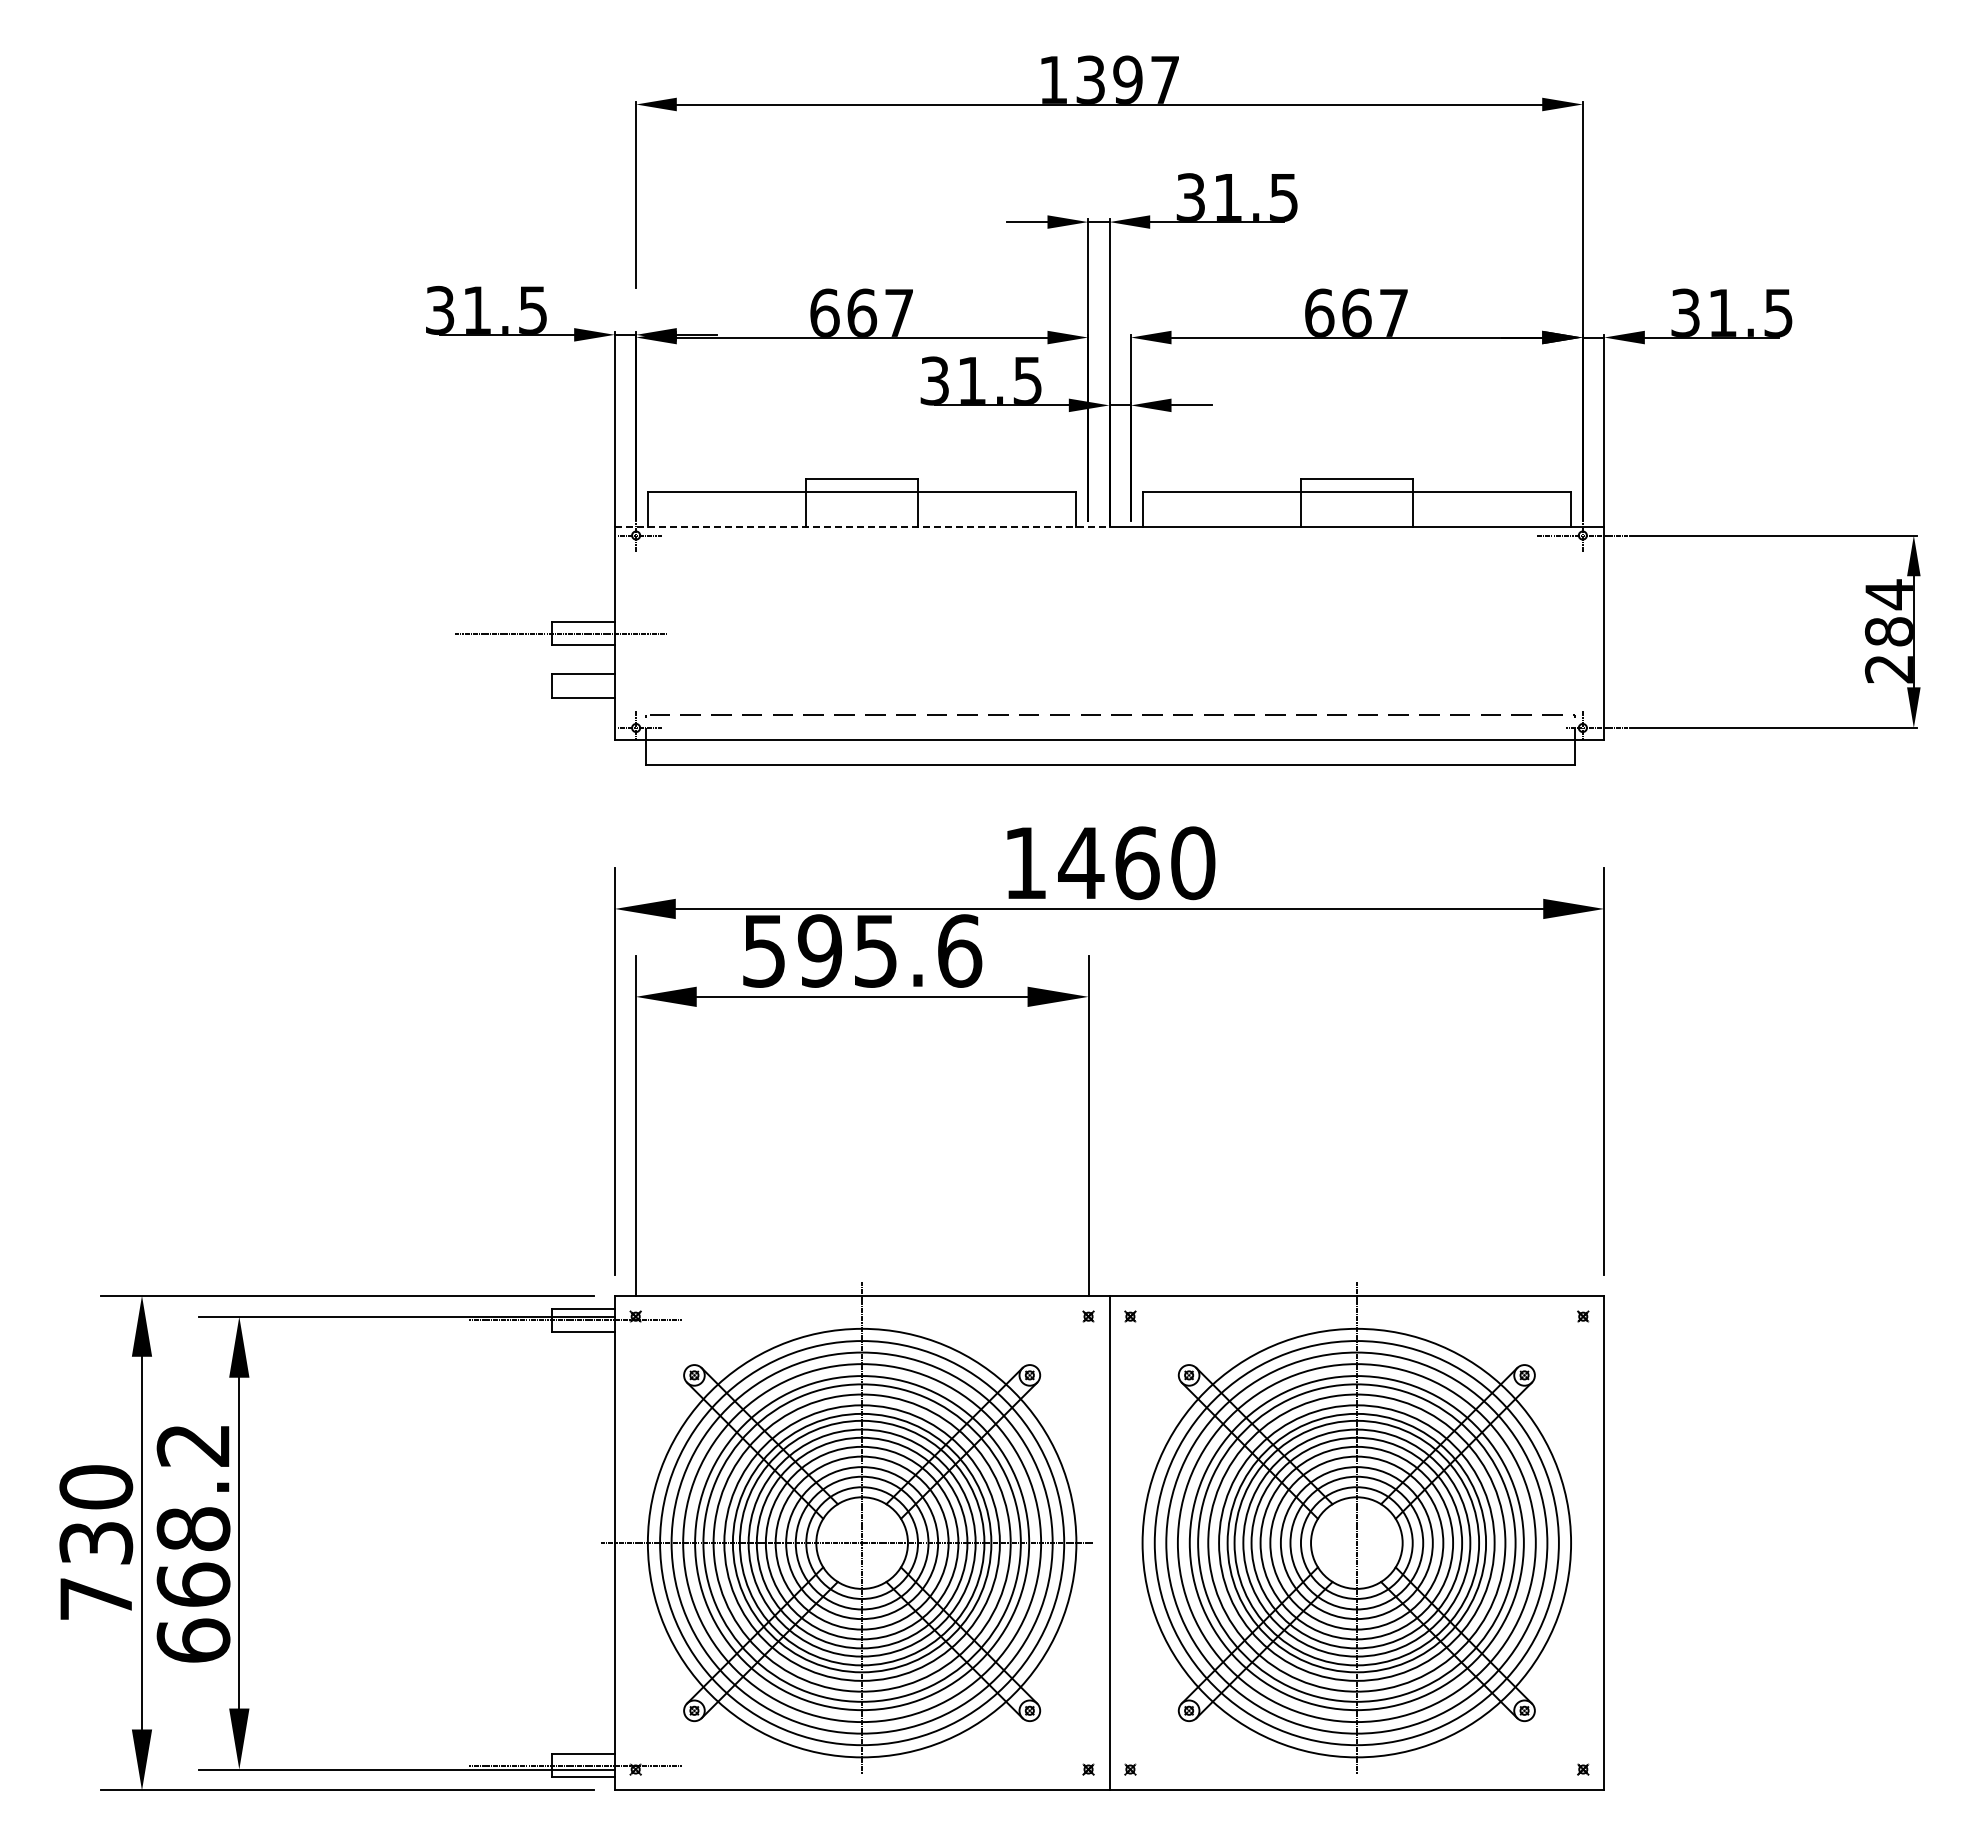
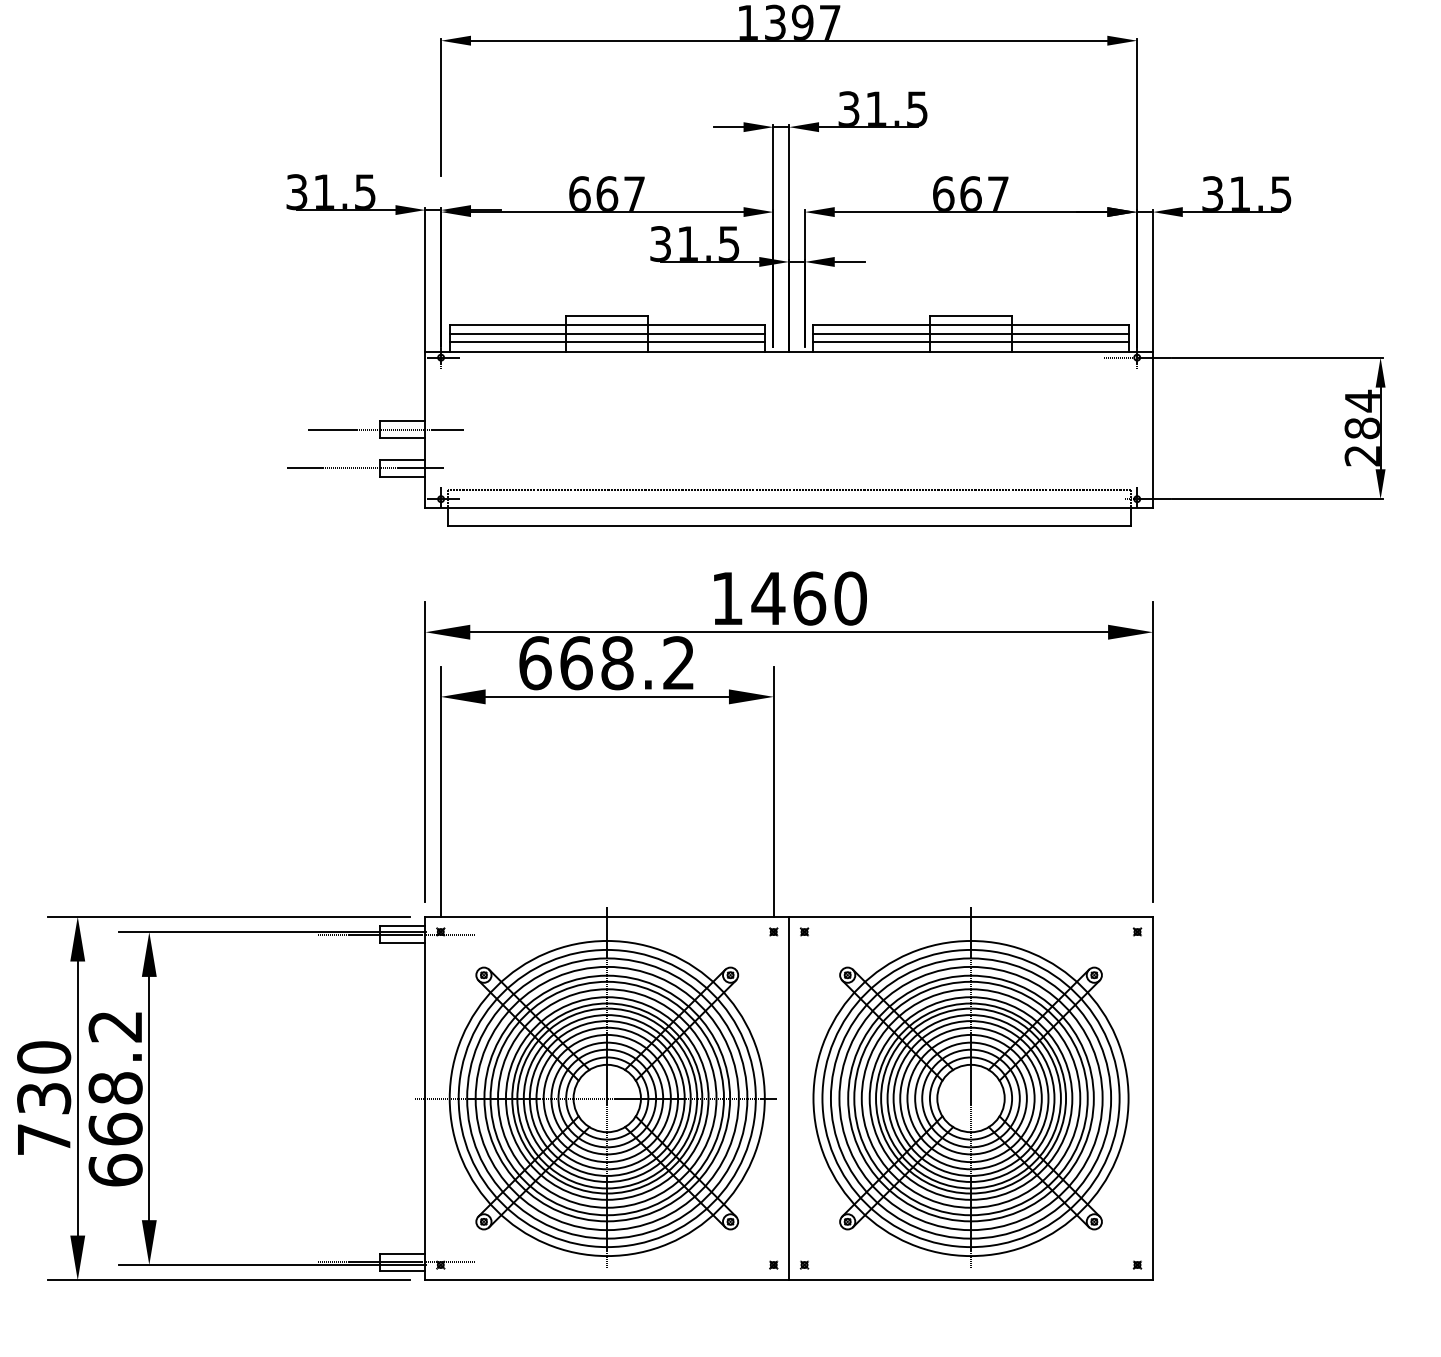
line: (861, 503) -> (606, 334), added
line: (1356, 503) -> (970, 334), added
line: (861, 514) -> (606, 342), added
line: (1356, 514) -> (970, 342), added
line: (862, 527) -> (607, 351), dashed -> solid
line: (532, 685) -> (364, 467), added
text: (862, 950) -> (607, 662), 595.6 -> 668.2

